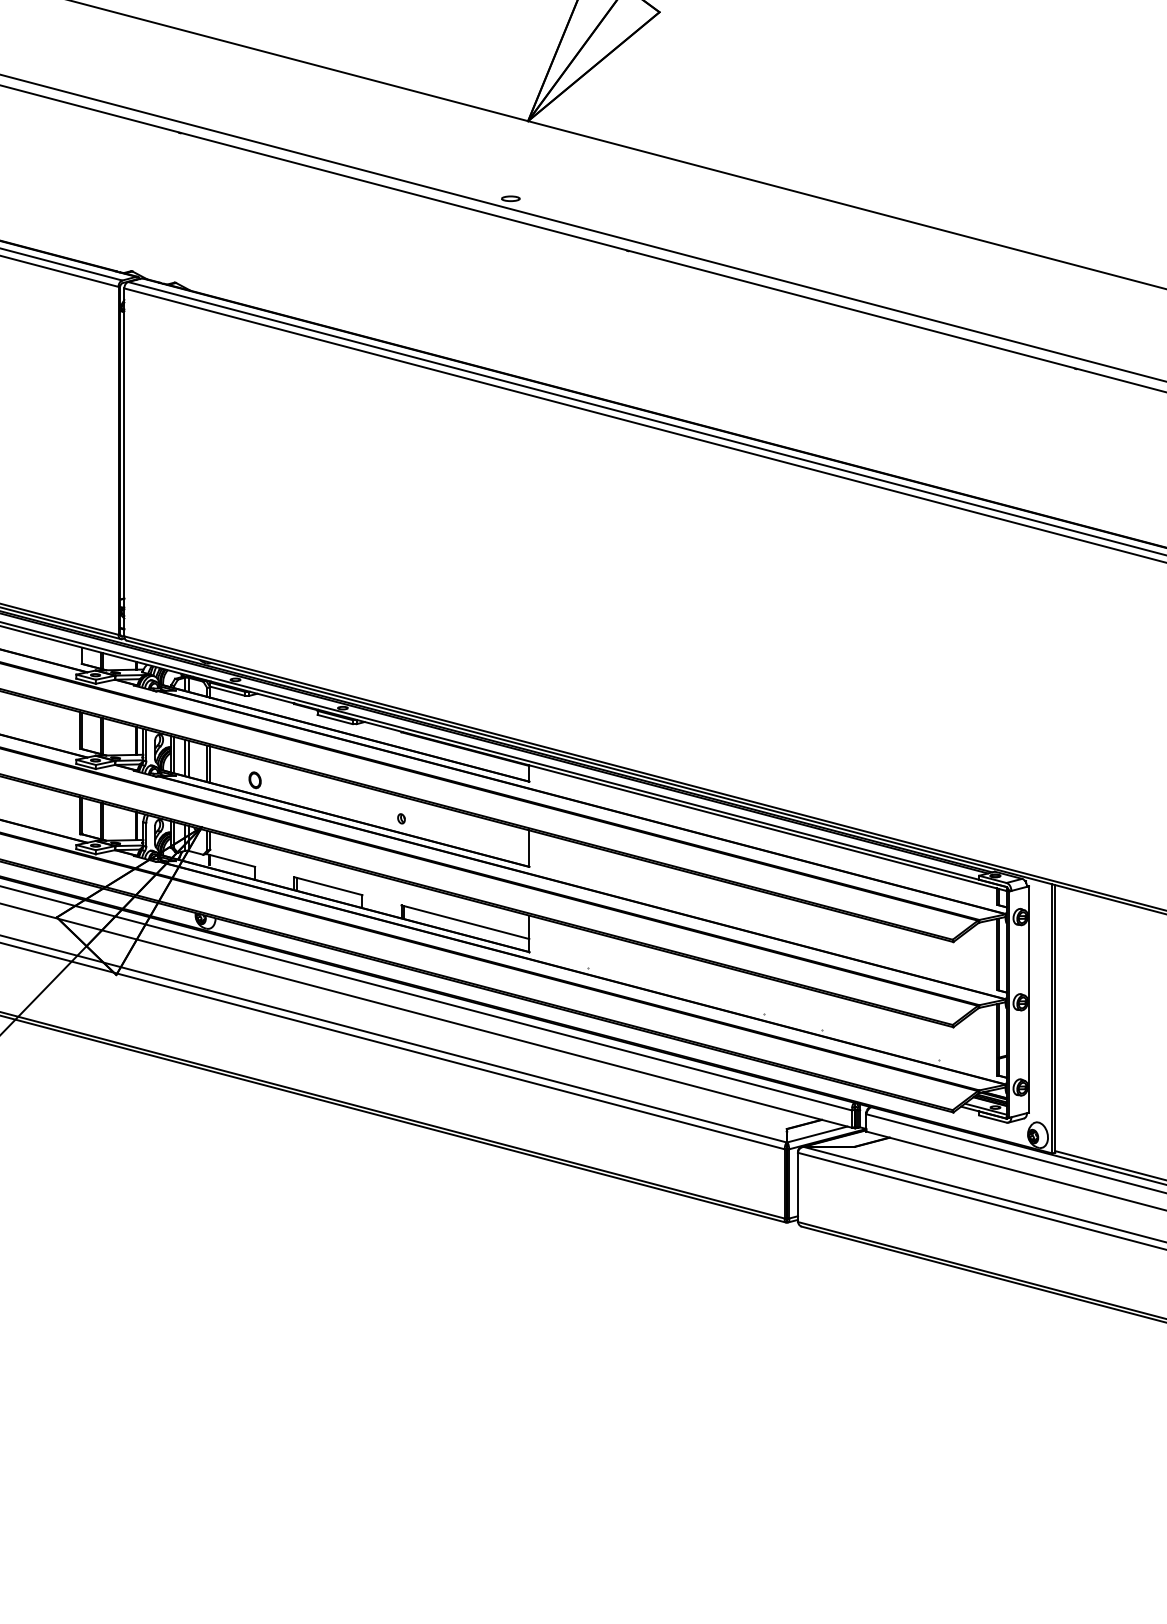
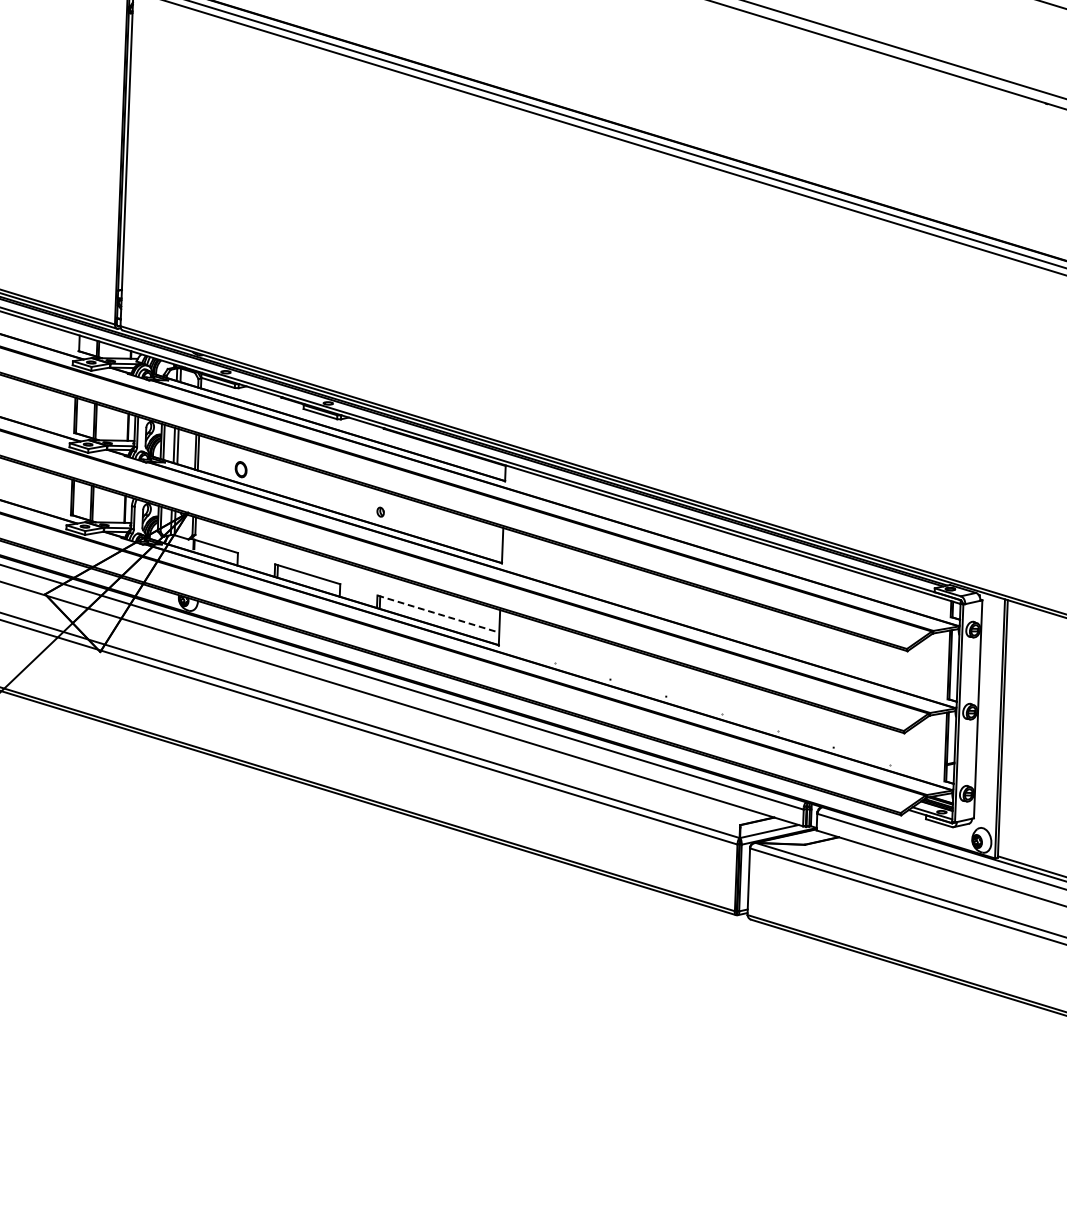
line: (465, 922) -> (438, 614), solid -> dashed

